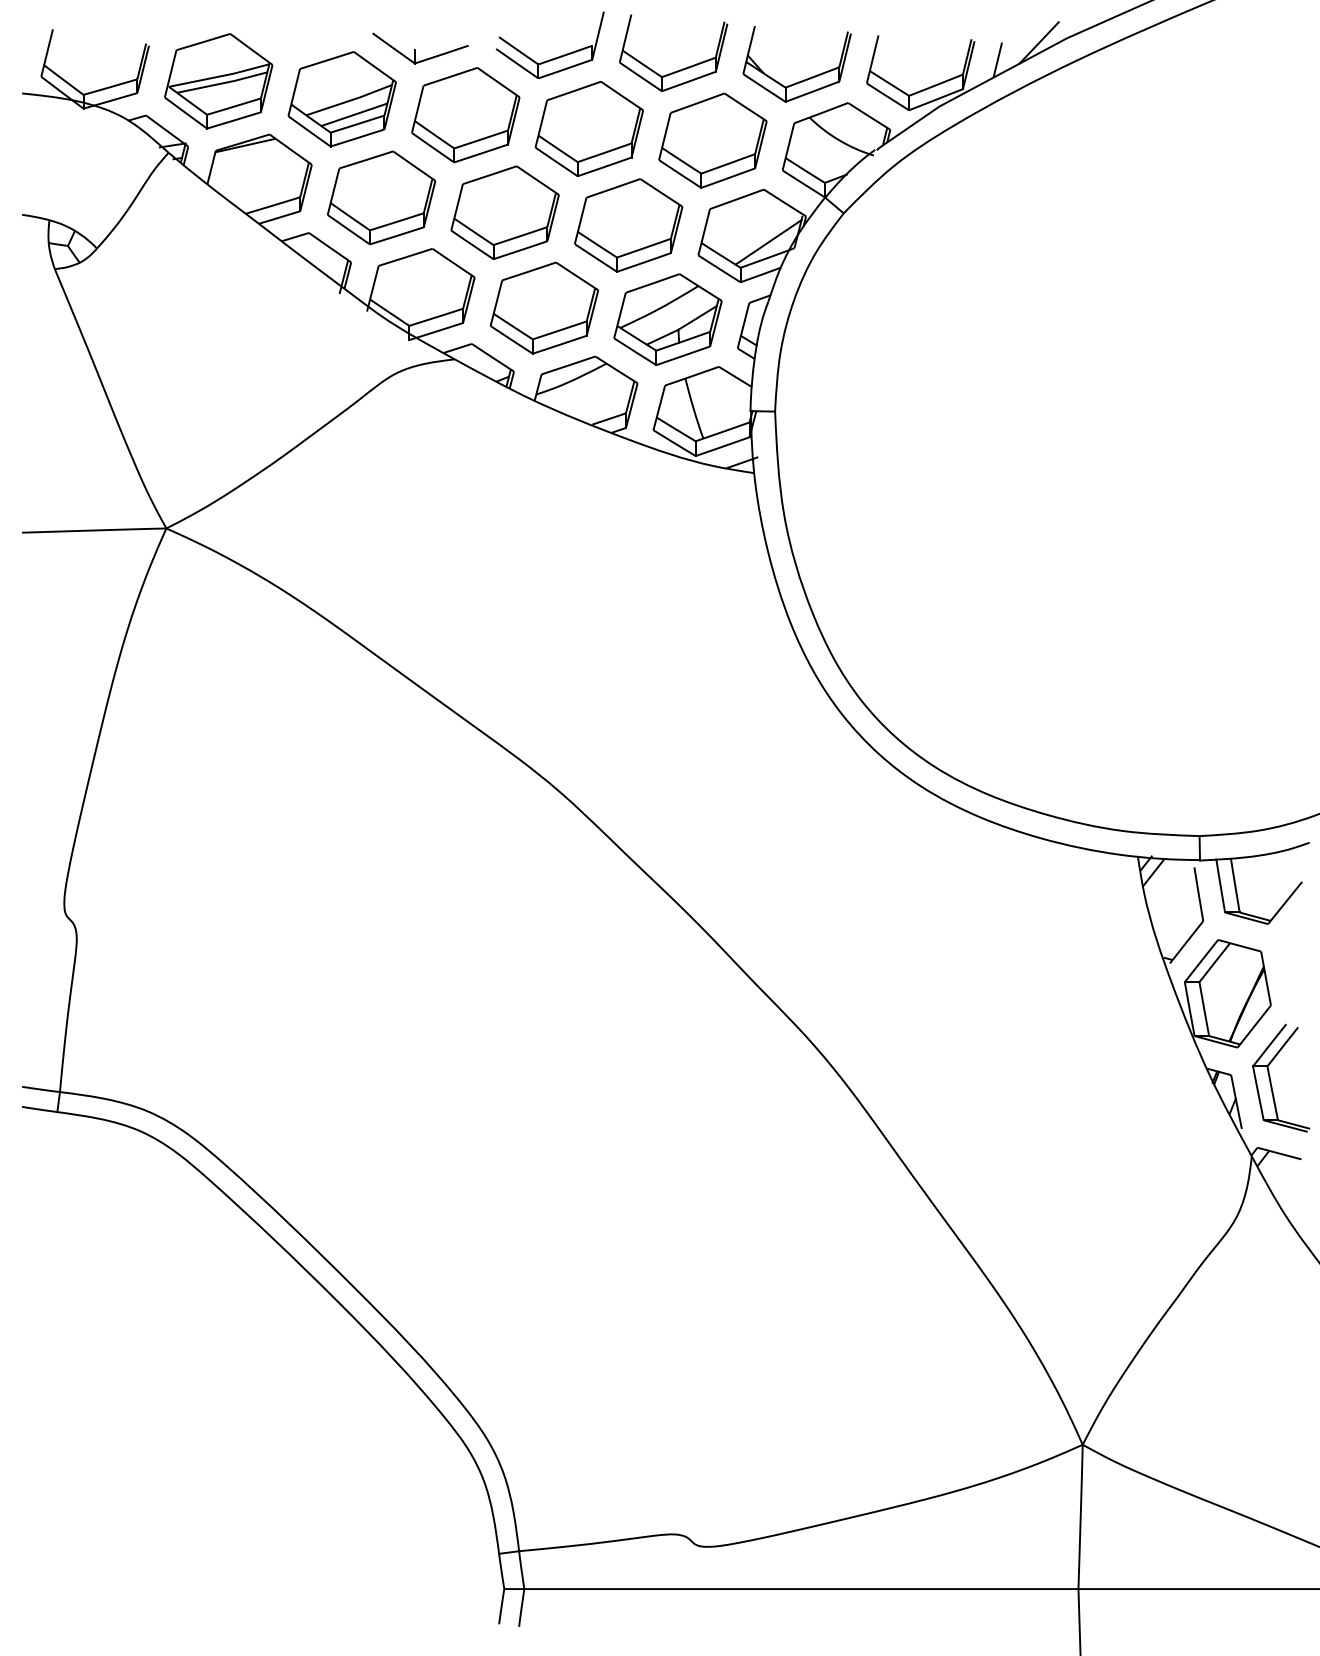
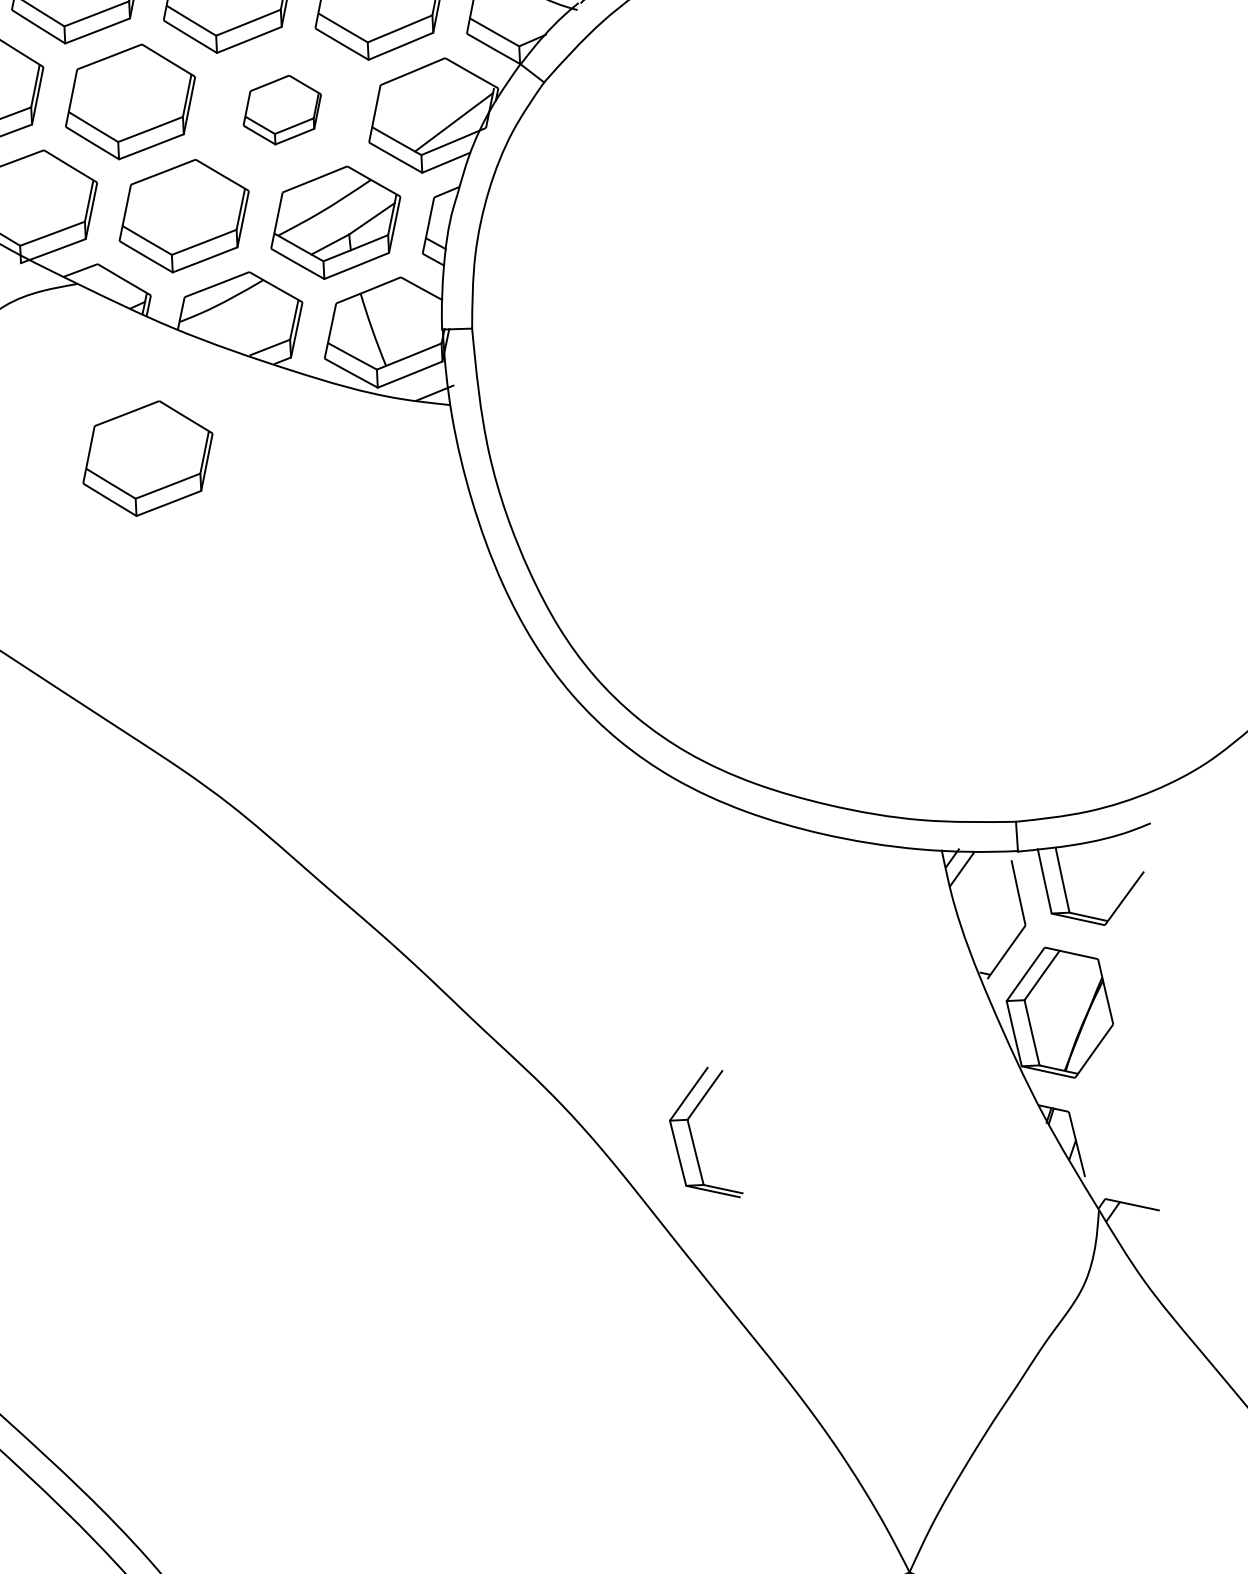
part: (628, 225) -> (281, 110), size x0.6
part: (504, 504) -> (147, 458), added
part: (1271, 1080) -> (693, 1136), moved

